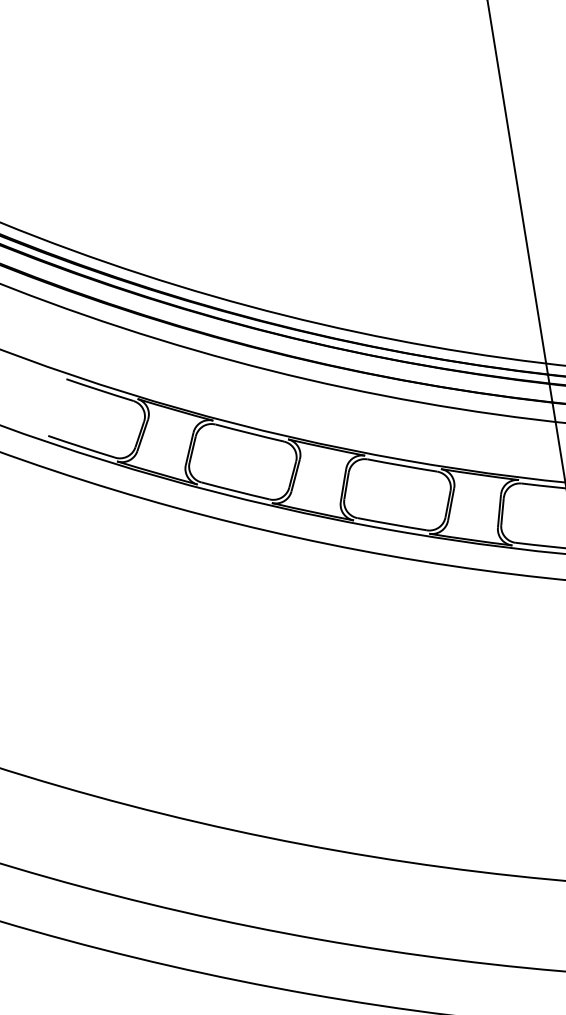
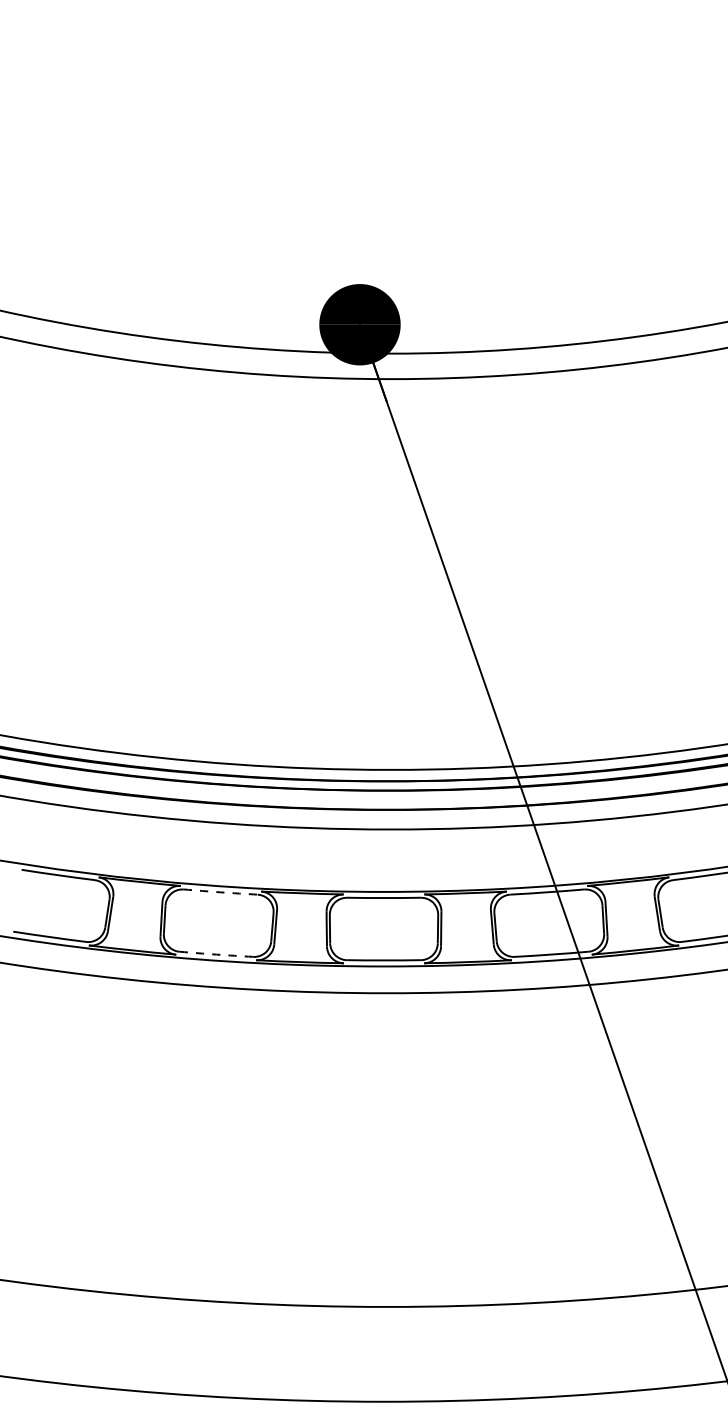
arc: (249, 433) -> (220, 892), solid -> dashed
arc: (235, 491) -> (216, 954), solid -> dashed

